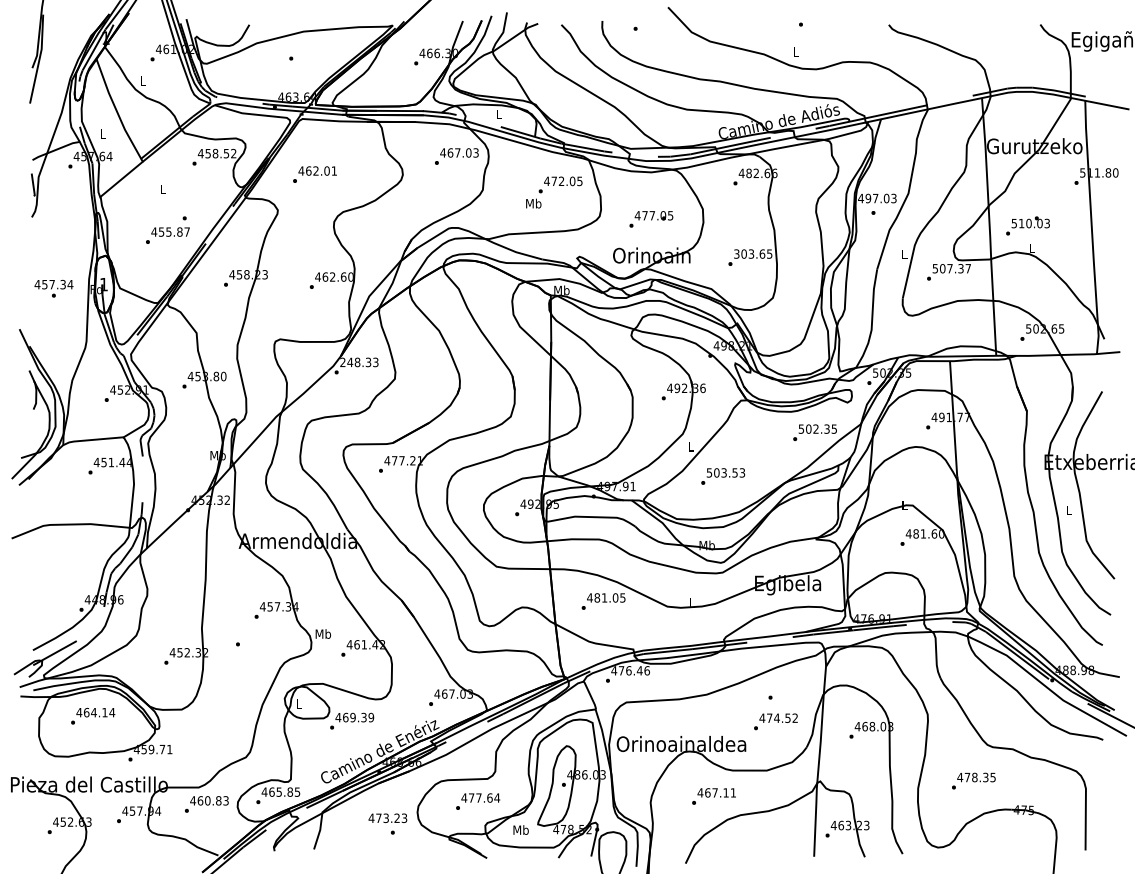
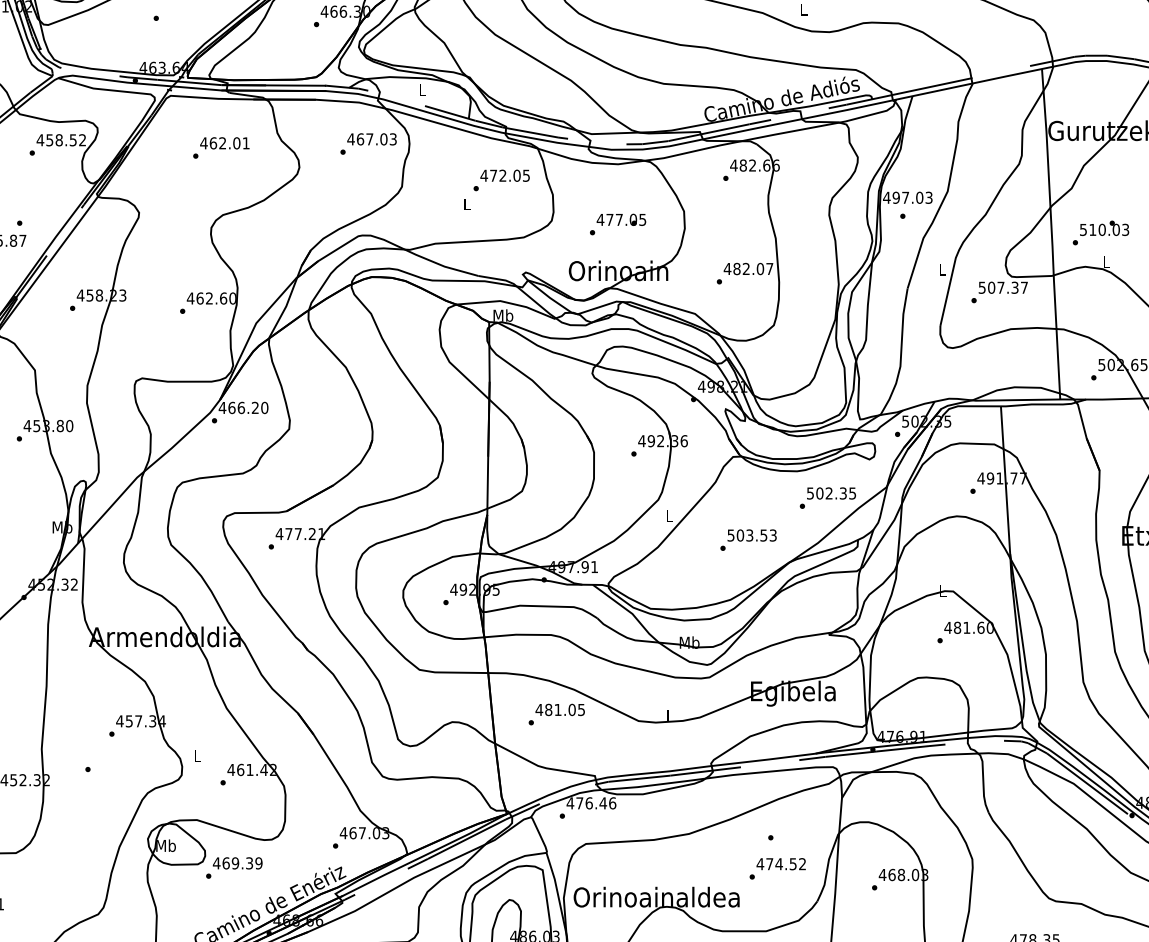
text: (314, 174) -> (220, 147), moved
text: (533, 203) -> (466, 204), Mb -> L
text: (752, 253) -> (747, 268), 303.65 -> 482.07
text: (358, 362) -> (242, 408), 248.33 -> 466.20
text: (723, 476) -> (748, 540), moved
text: (323, 633) -> (197, 755), Mb -> L
text: (298, 703) -> (165, 845), L -> Mb

